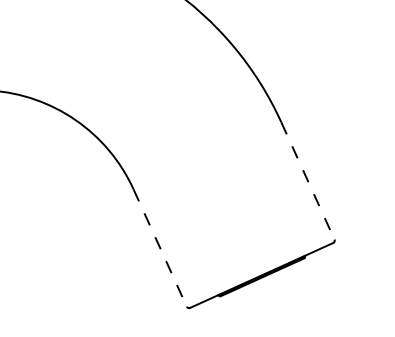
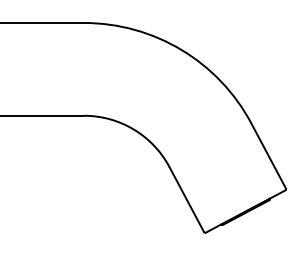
line: (307, 180) -> (268, 155), dashed -> solid
line: (159, 247) -> (186, 199), dashed -> solid

